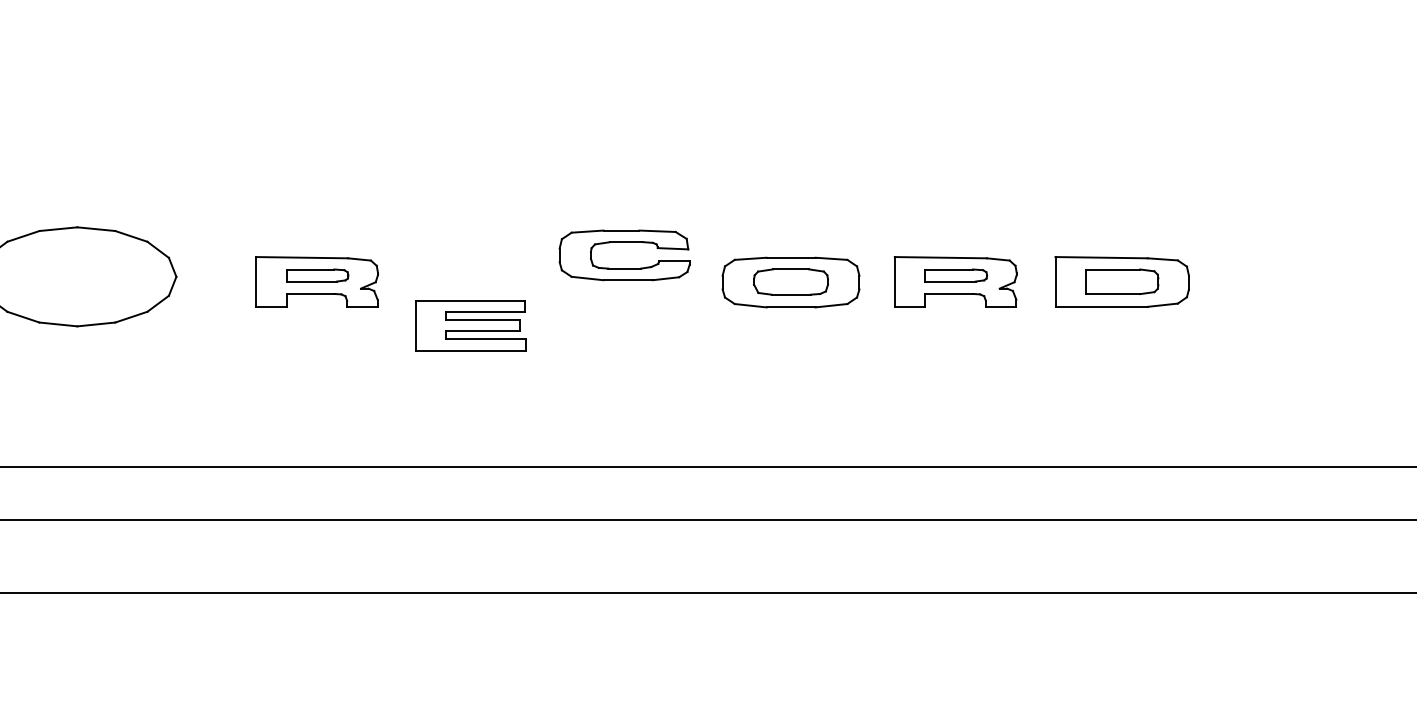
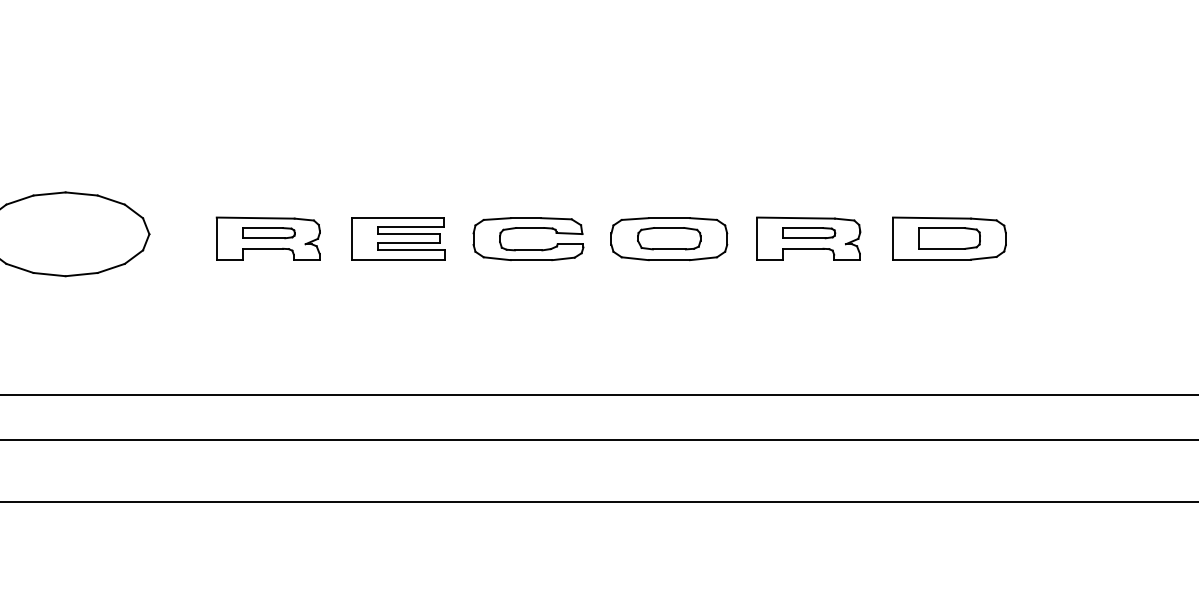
part: (624, 242) -> (528, 228), moved
part: (470, 325) -> (398, 238), moved

